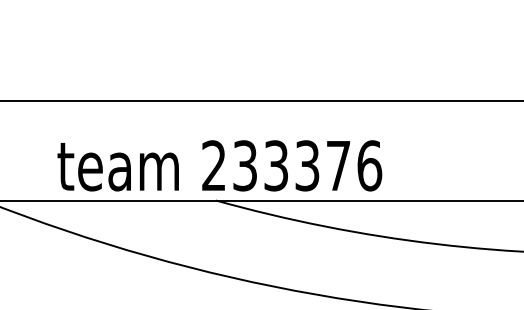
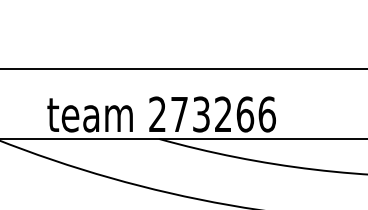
text: (292, 165) -> (212, 114), 233376 -> 273266

